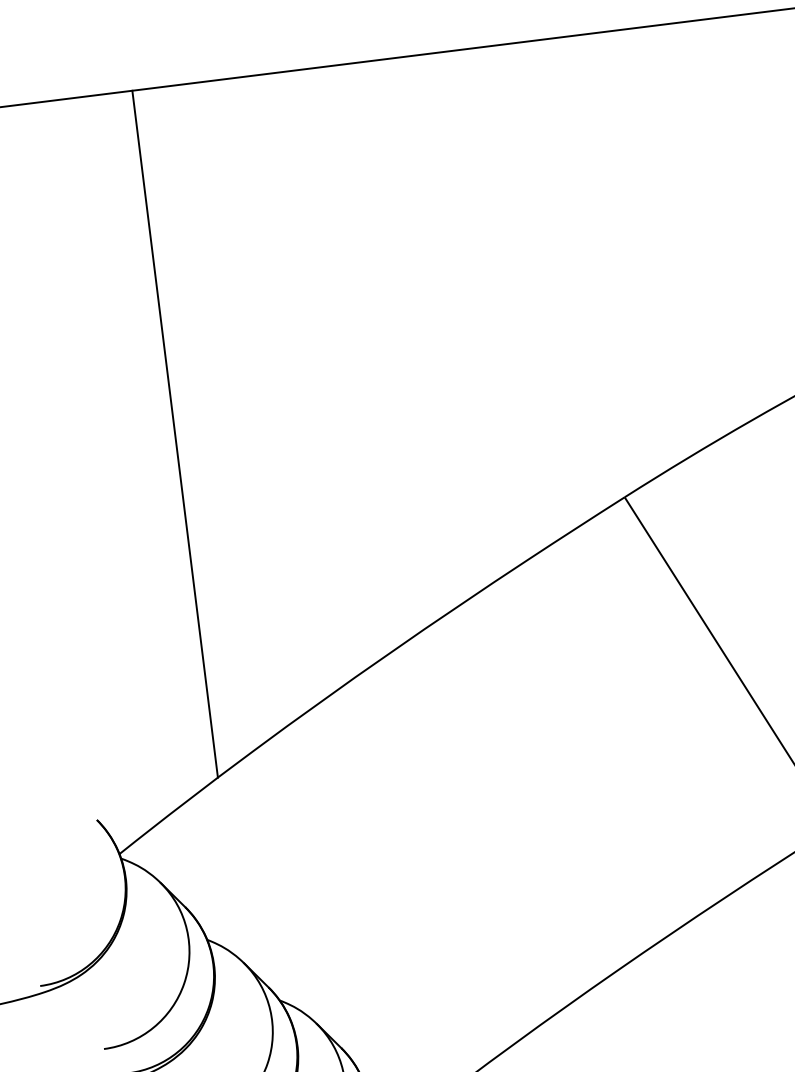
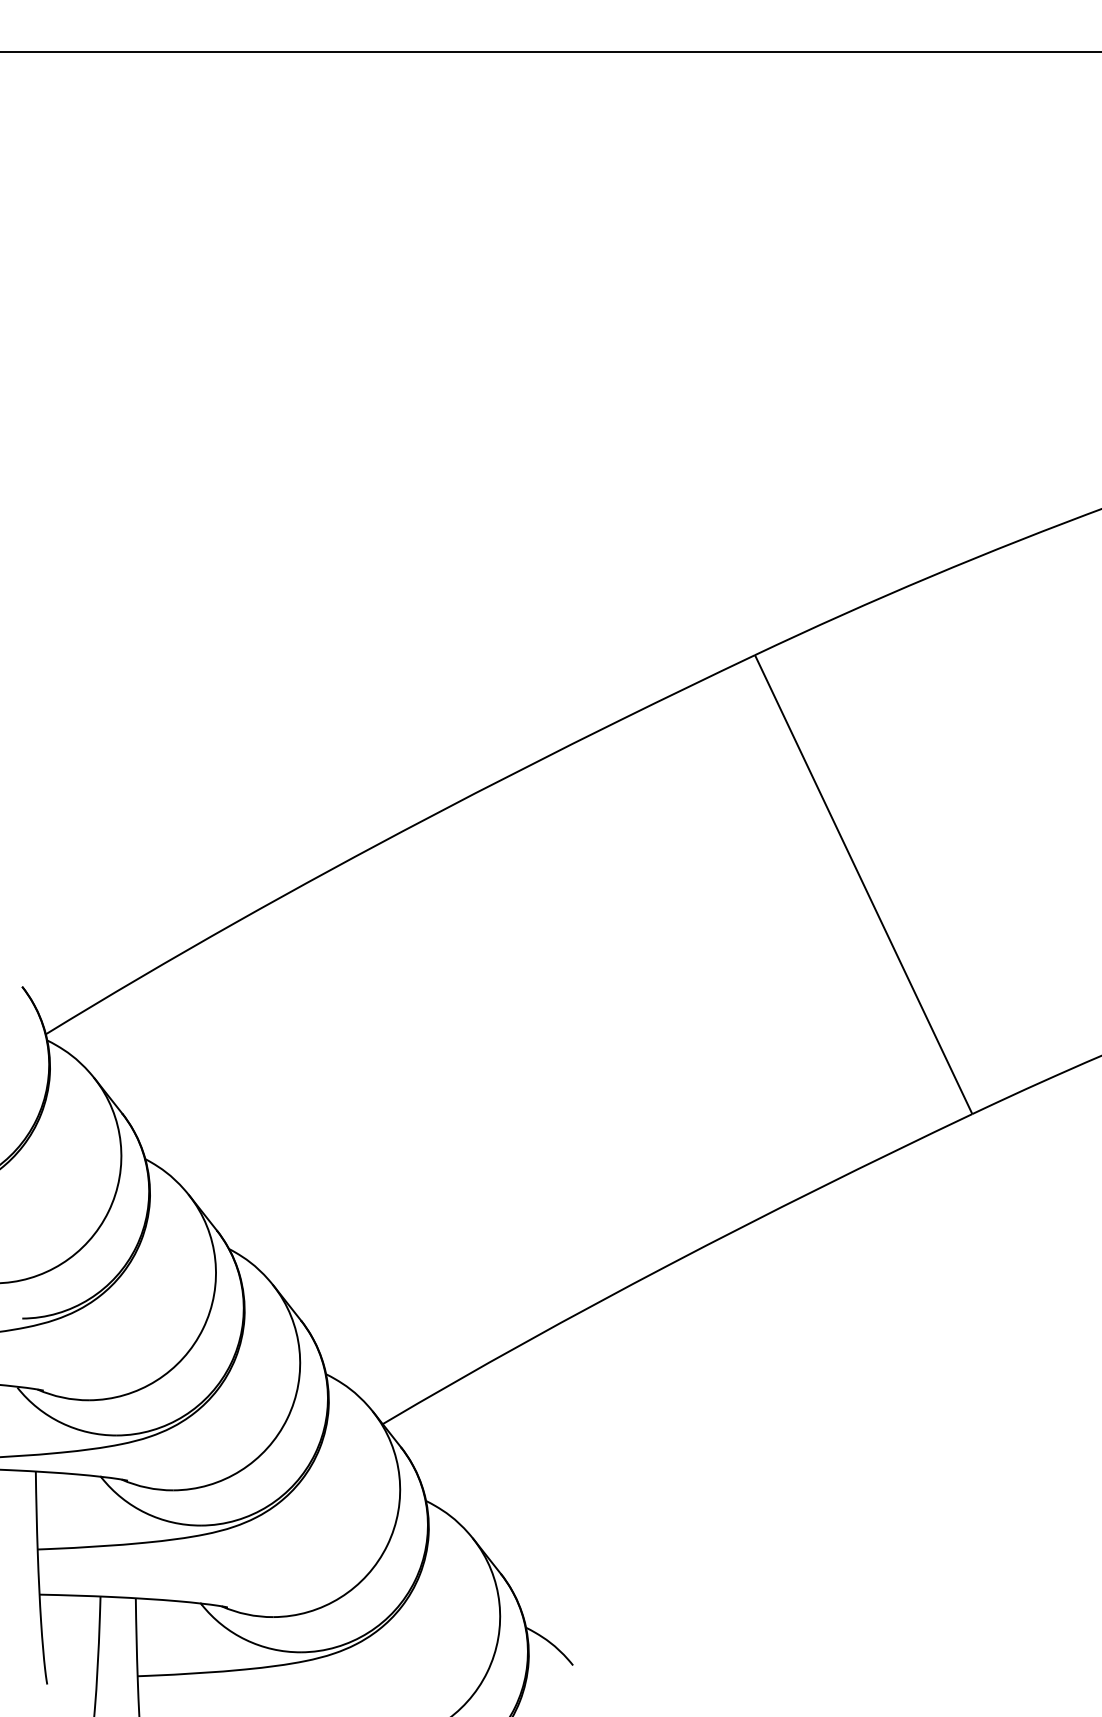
line: (175, 434) -> (185, 501), removed

